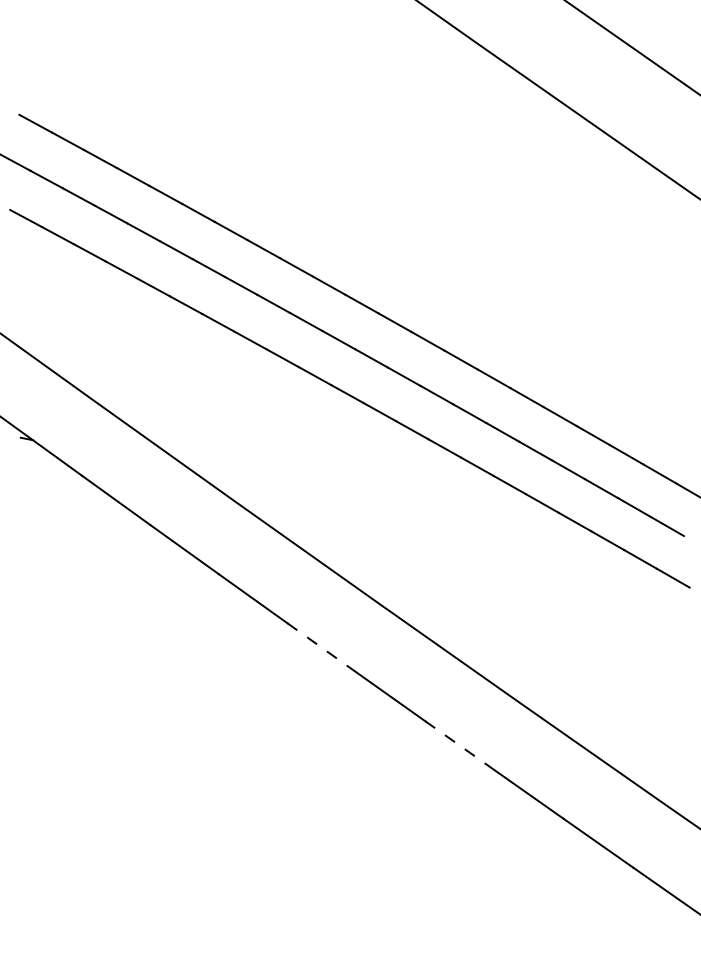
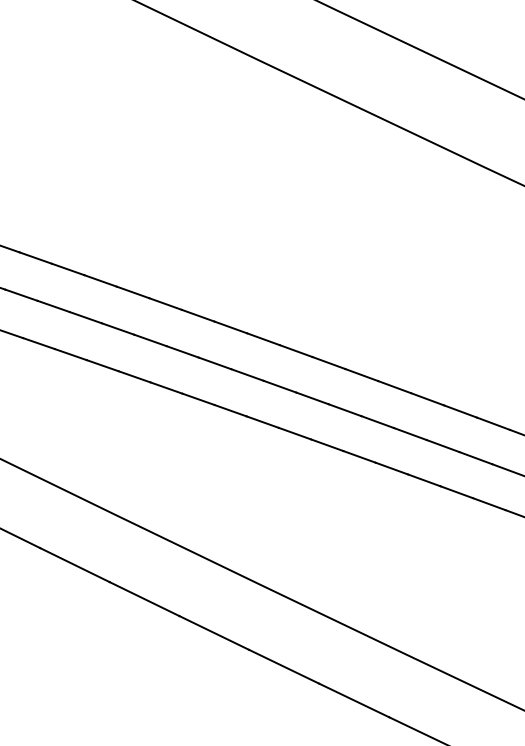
line: (322, 648) -> (214, 633), dashed -> solid
line: (460, 745) -> (354, 700), dashed -> solid

